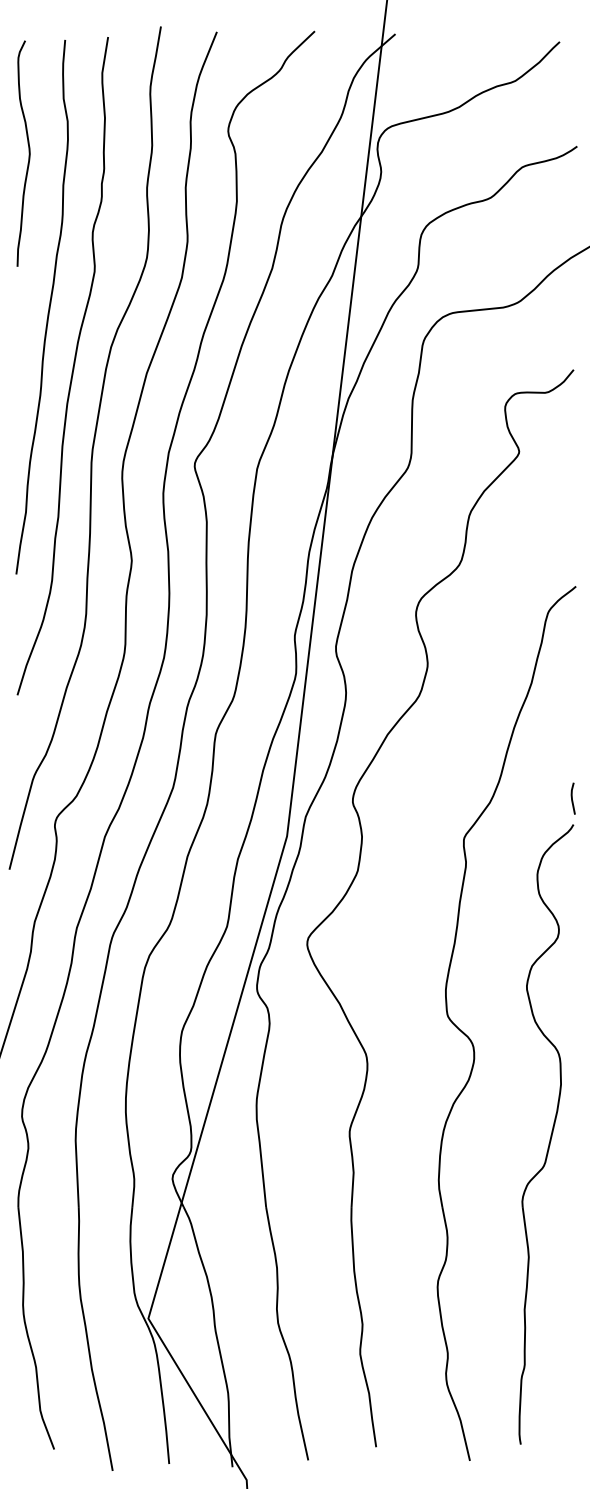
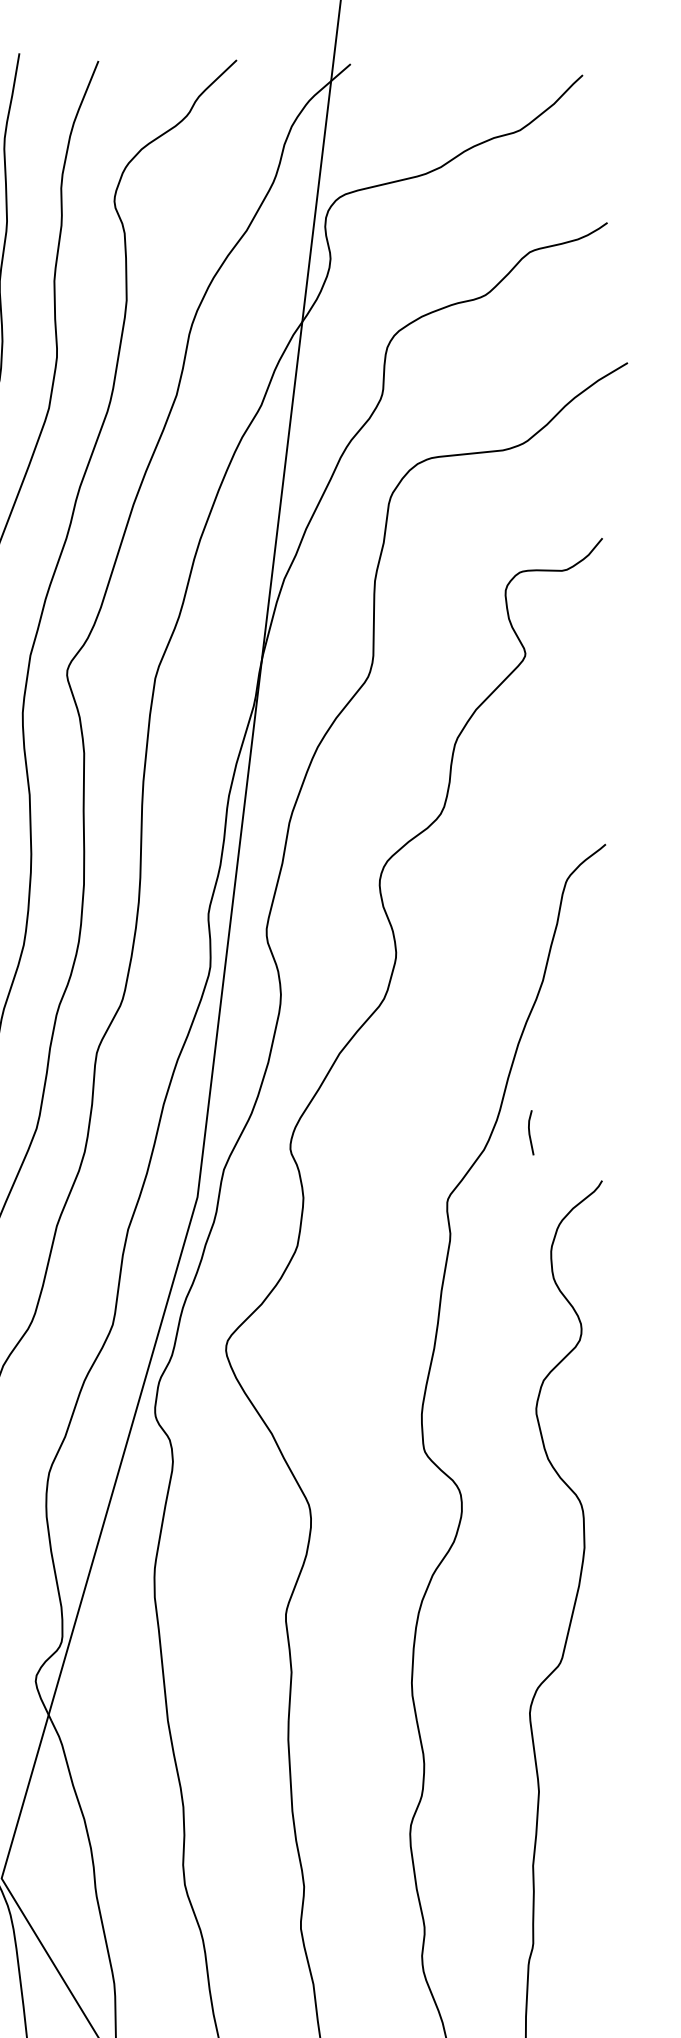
line: (572, 798) -> (530, 1132), moved

